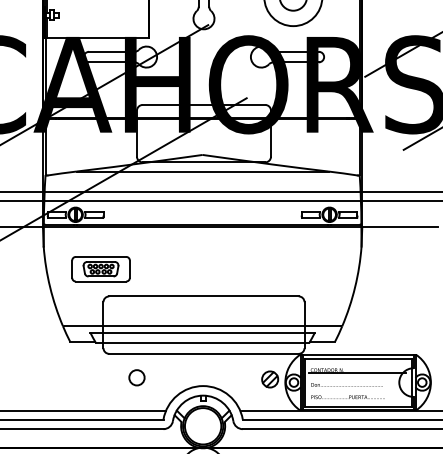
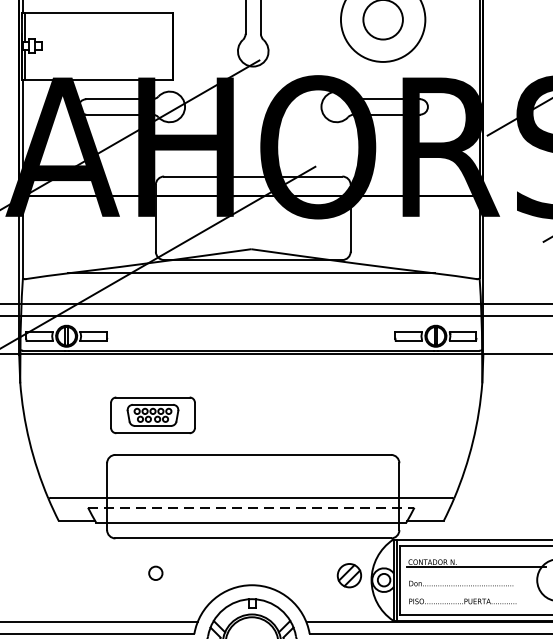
part: (100, 269) -> (152, 415), moved
line: (203, 332) -> (252, 507), solid -> dashed
circle: (136, 377) -> (155, 572), size x0.6

